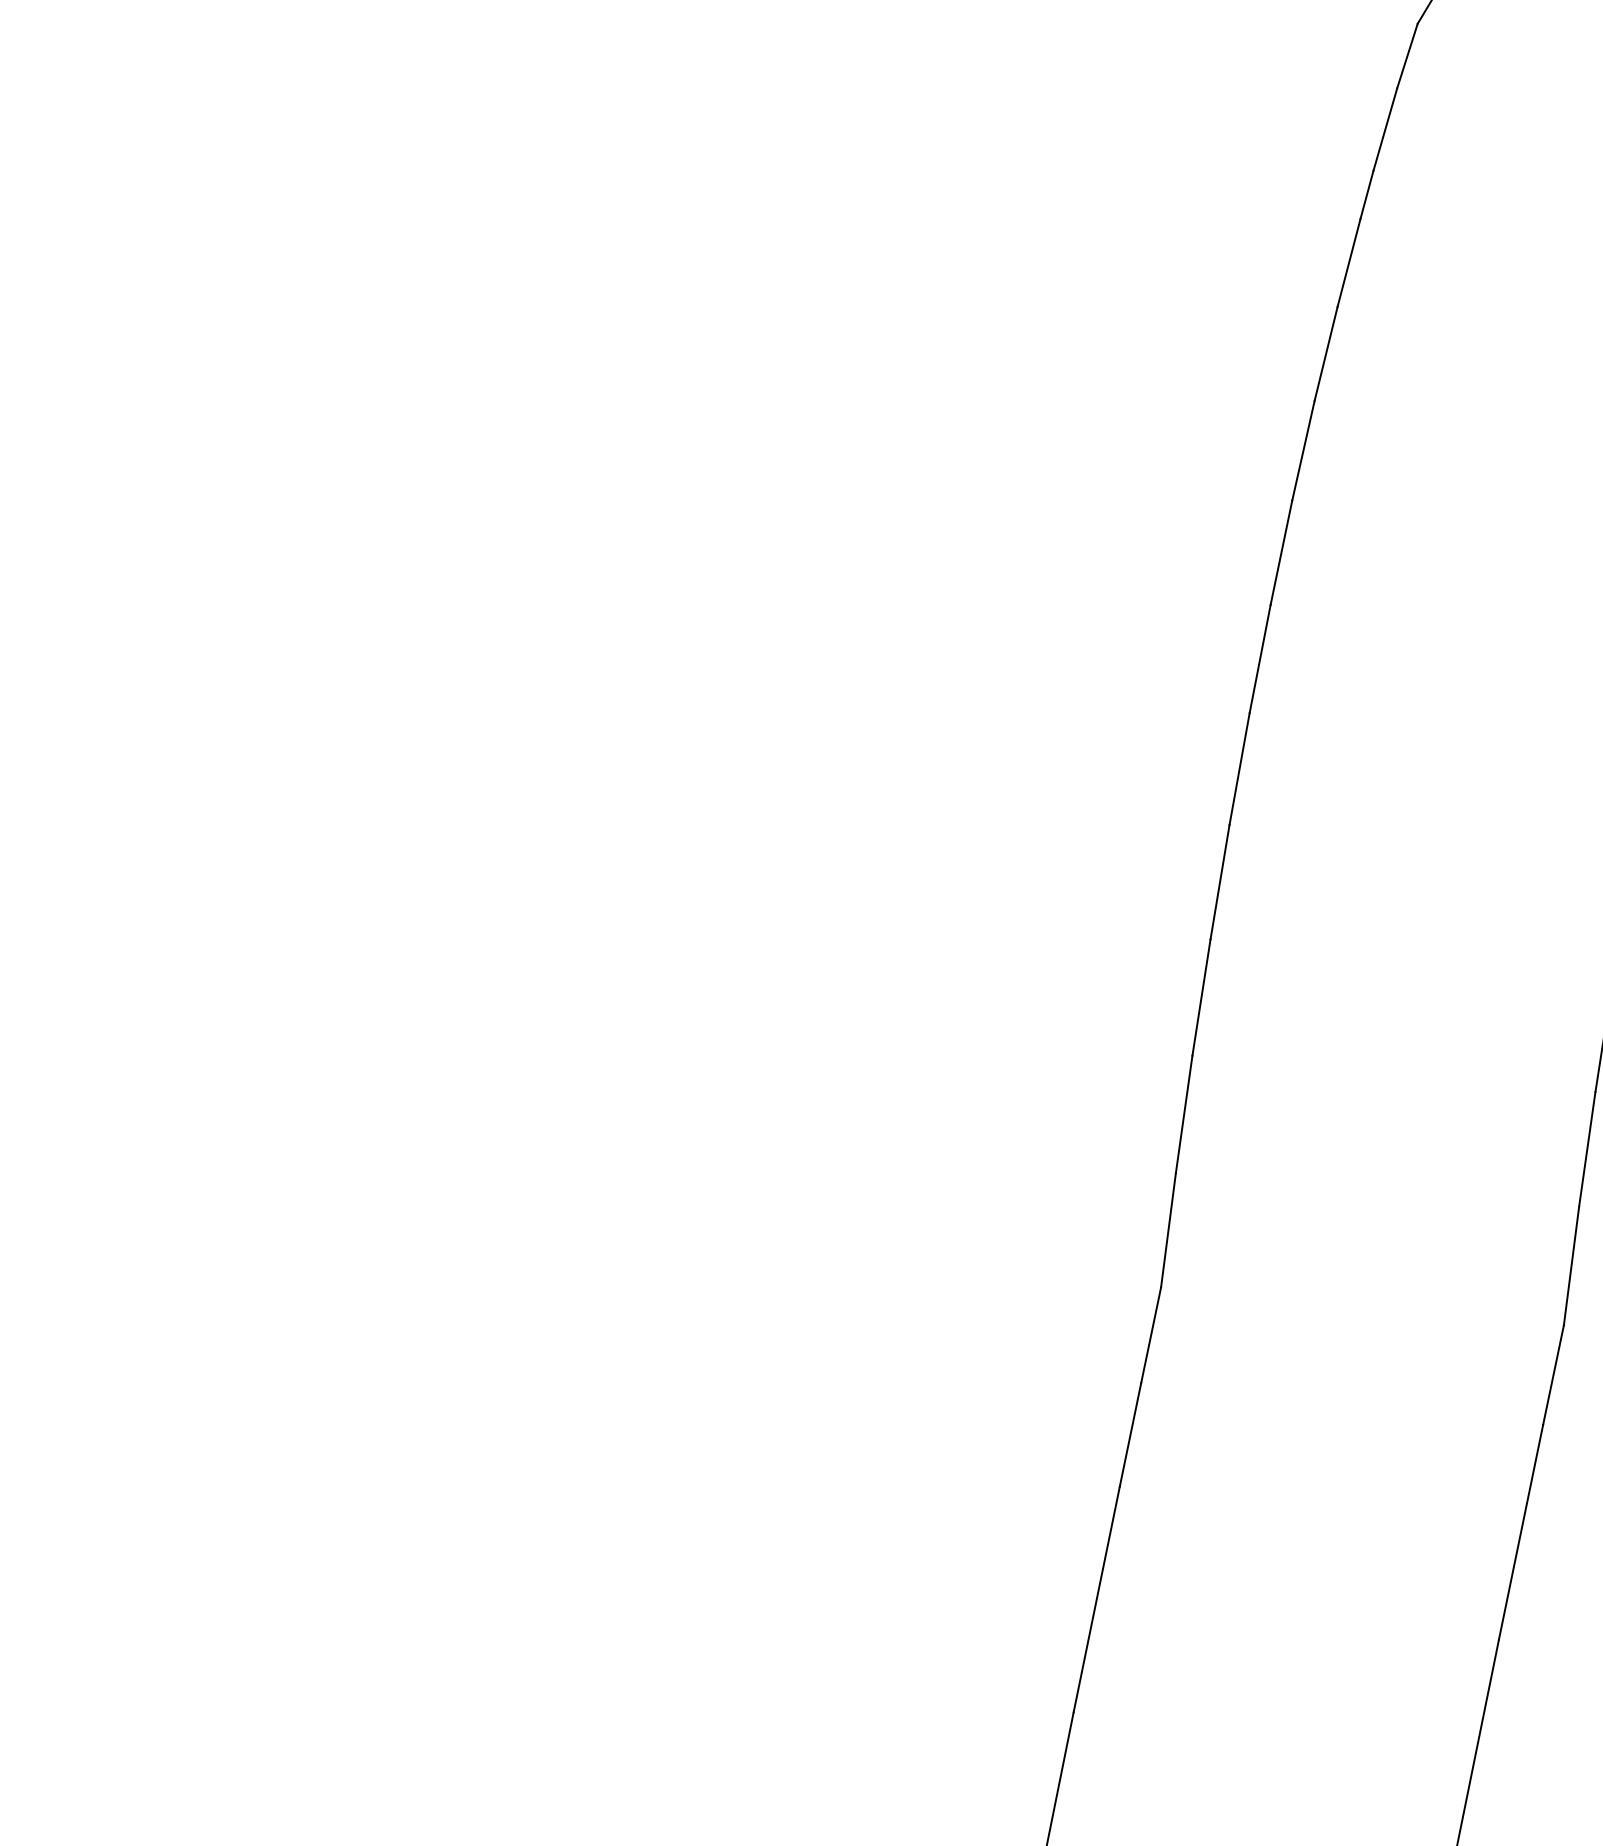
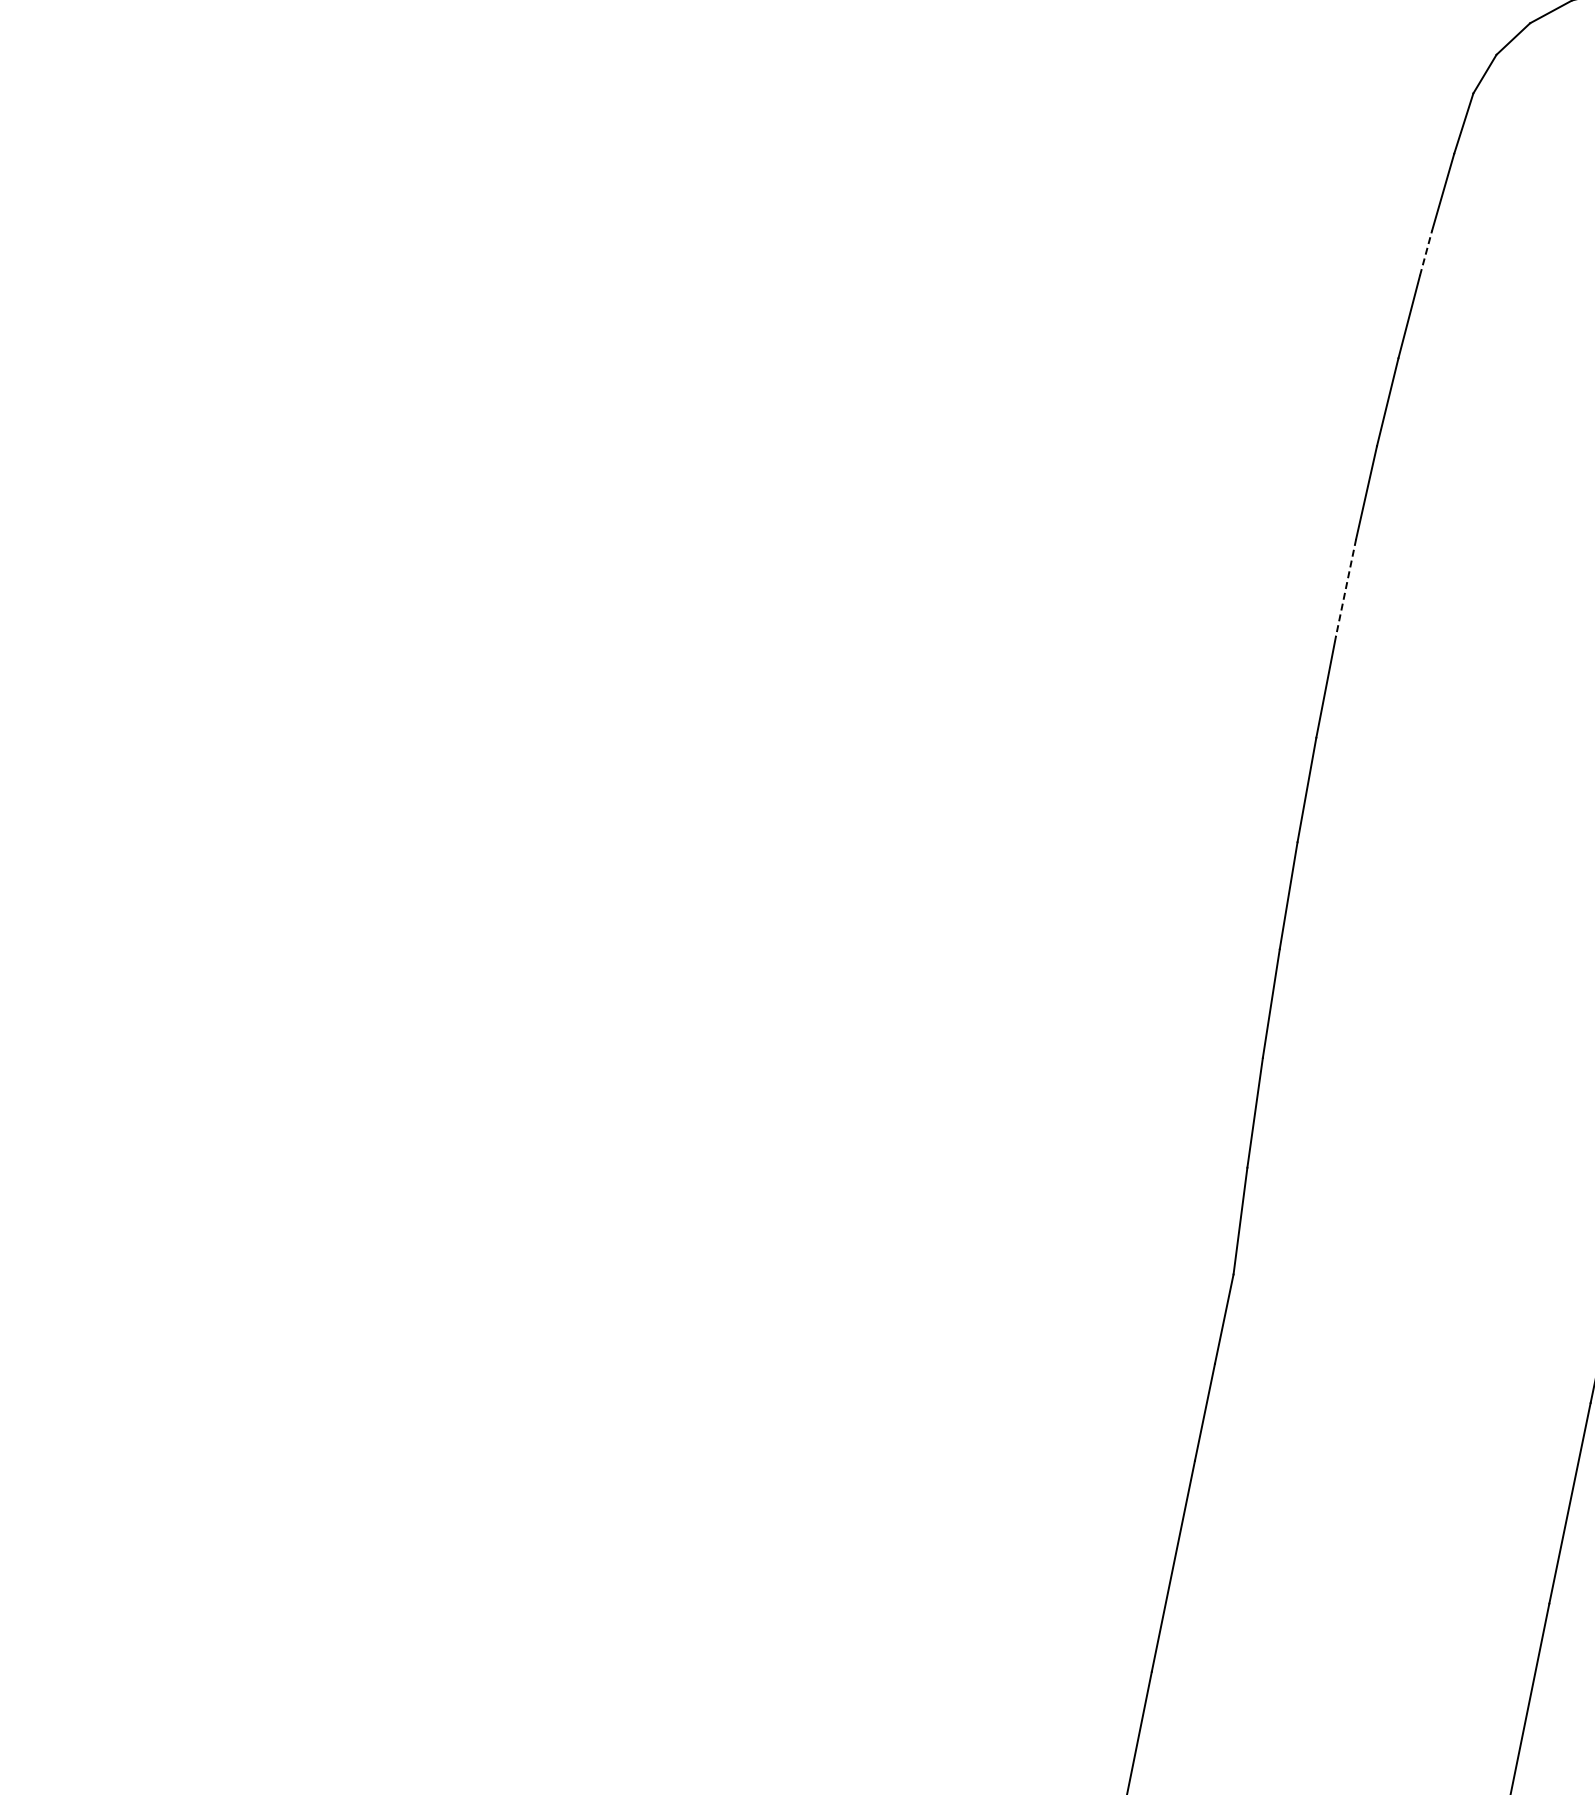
line: (1367, 193) -> (1426, 252), solid -> dashed
line: (1281, 552) -> (1346, 587), solid -> dashed

